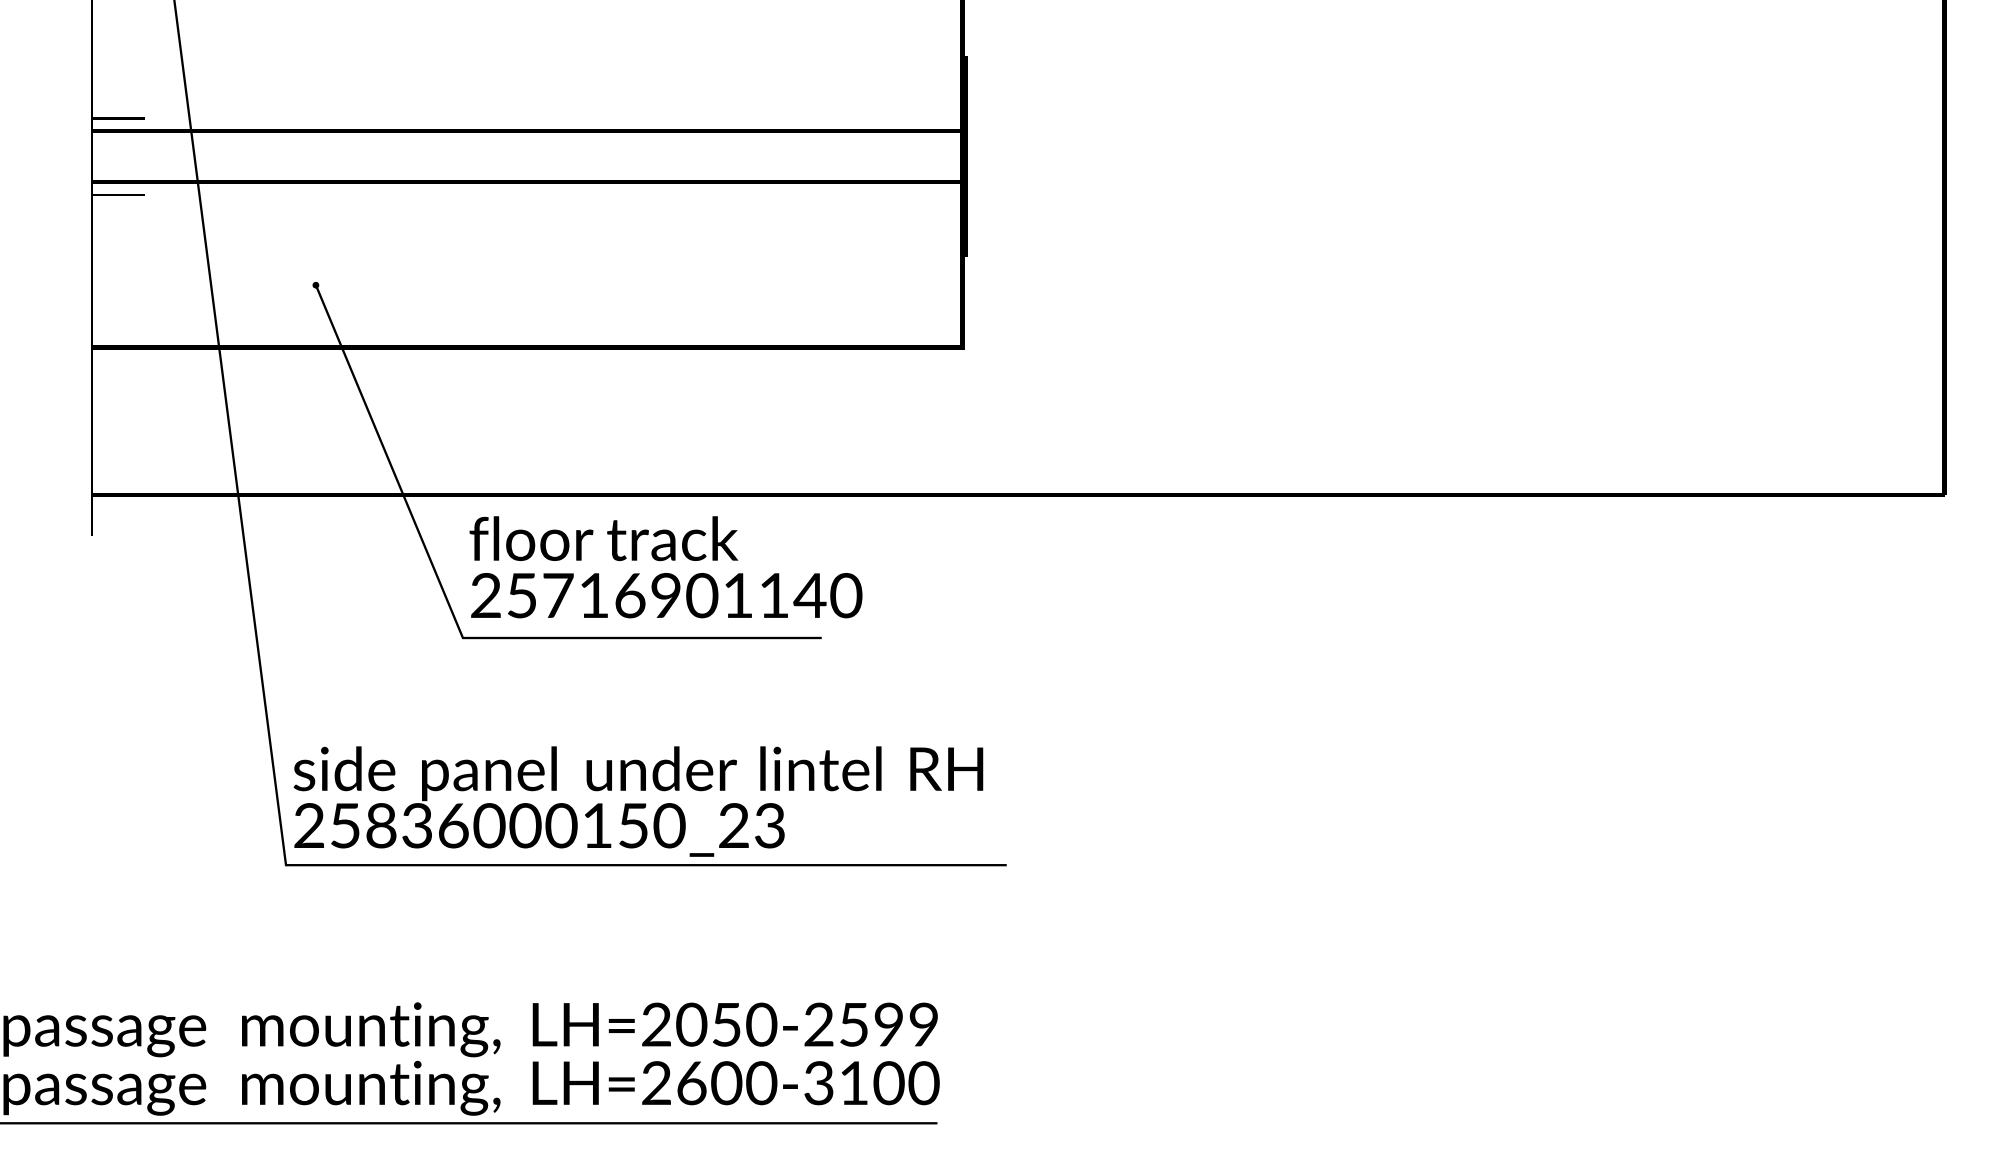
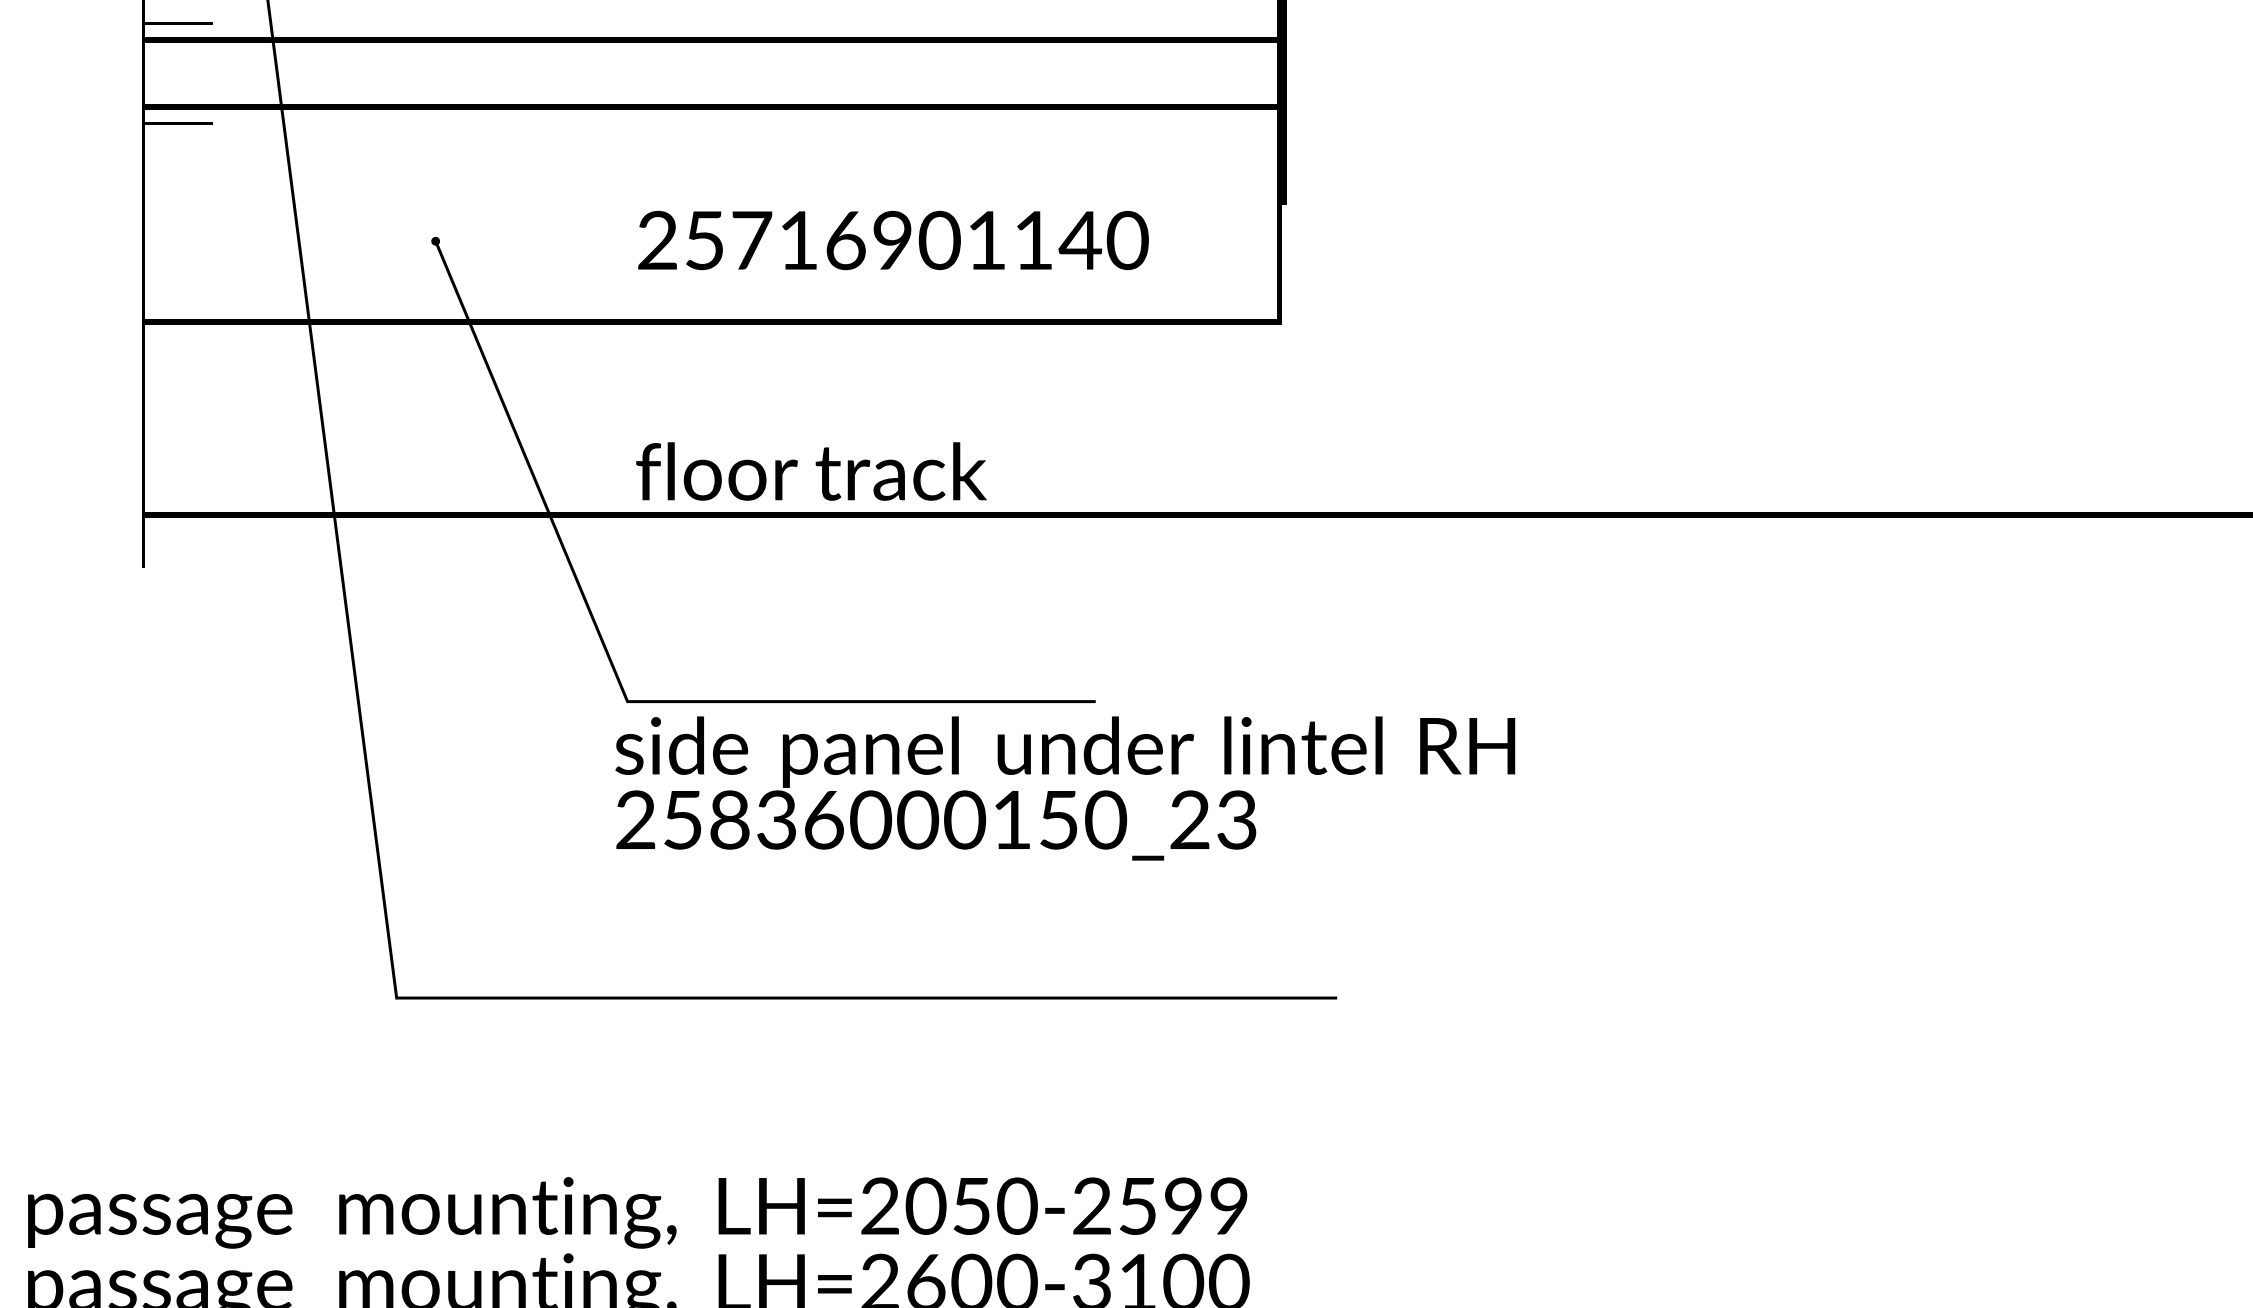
text: (603, 538) -> (810, 471), moved
text: (666, 595) -> (893, 240), moved
text: (638, 801) -> (1065, 788), moved

